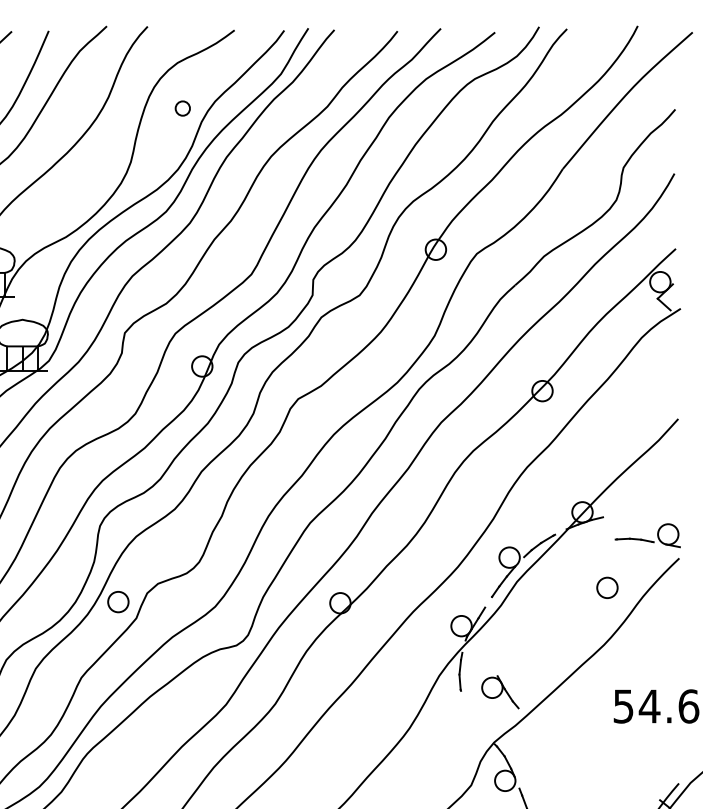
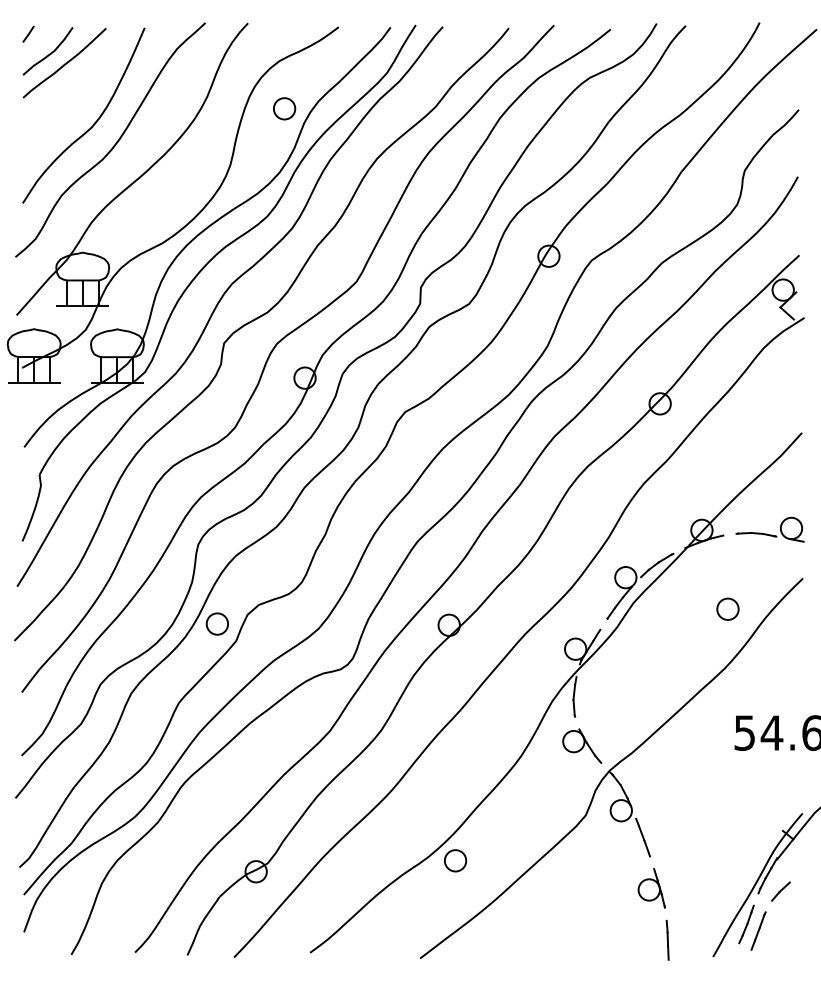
part: (182, 108) -> (284, 108), size x1.43
part: (647, 535) -> (769, 529), moved
part: (500, 691) -> (582, 745), moved

